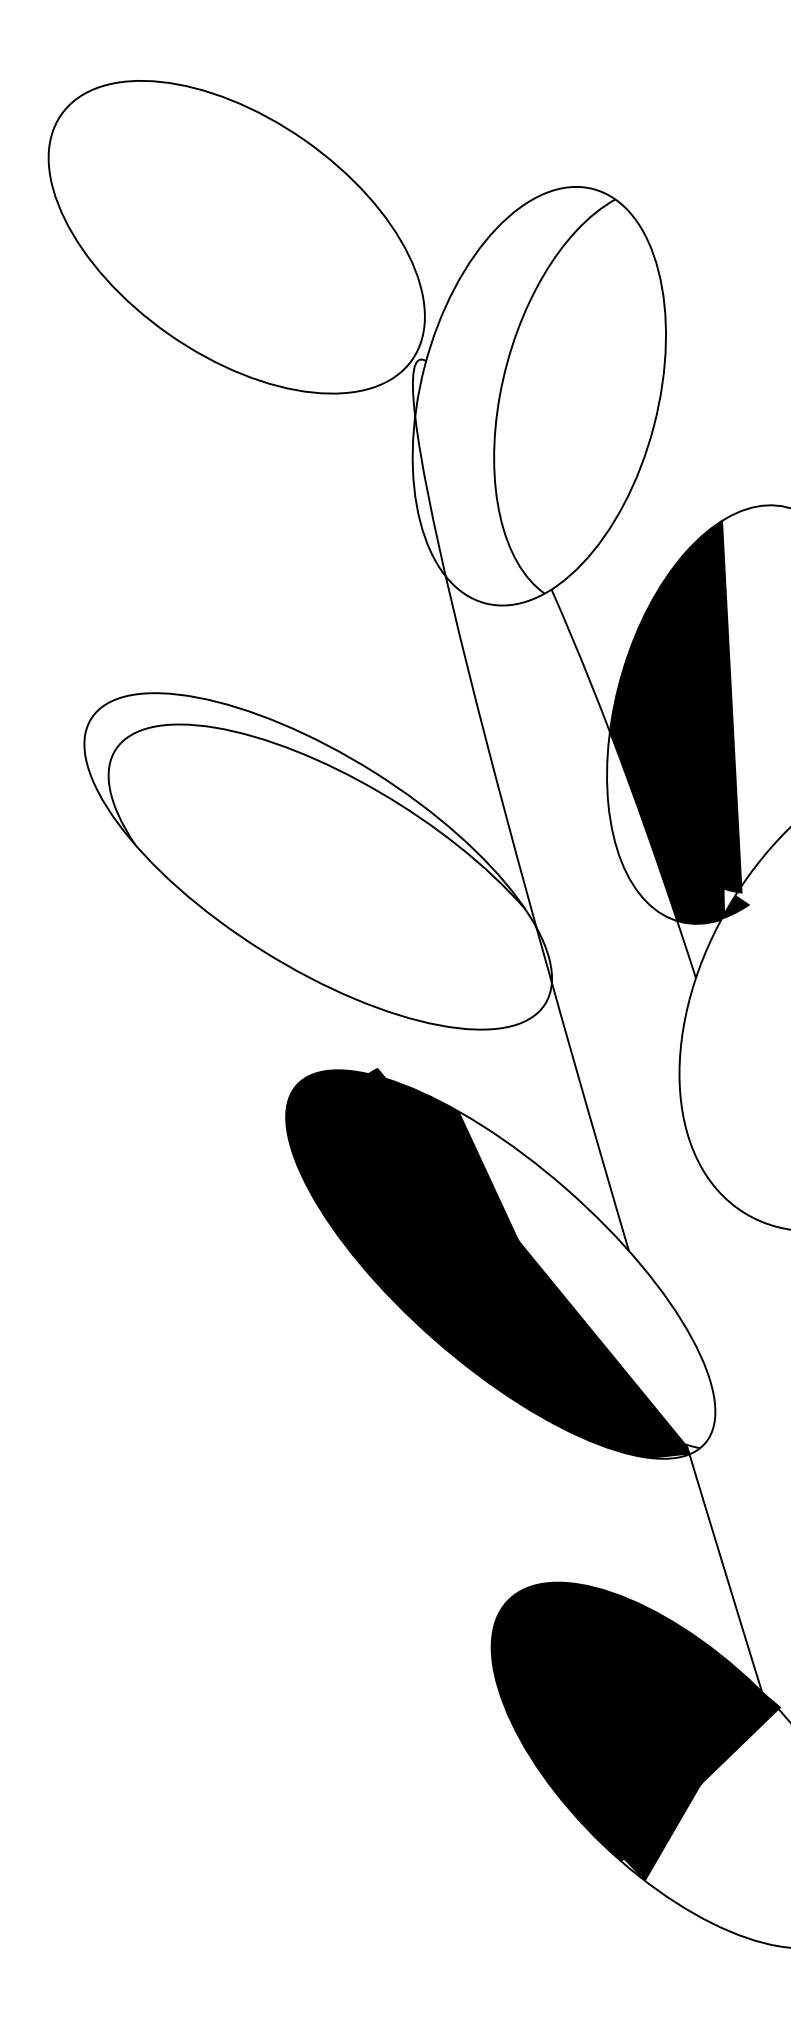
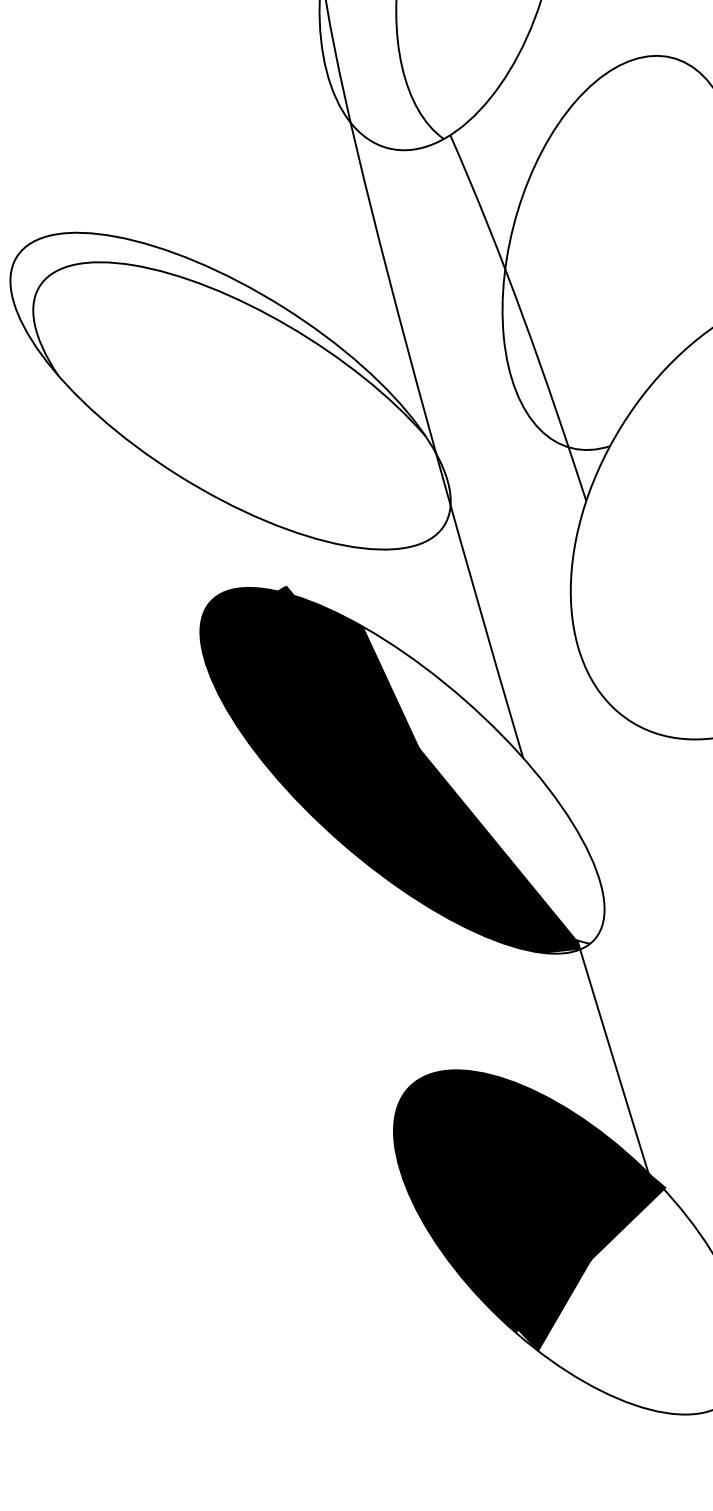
fill: (679, 721) -> (570, 259), removed

